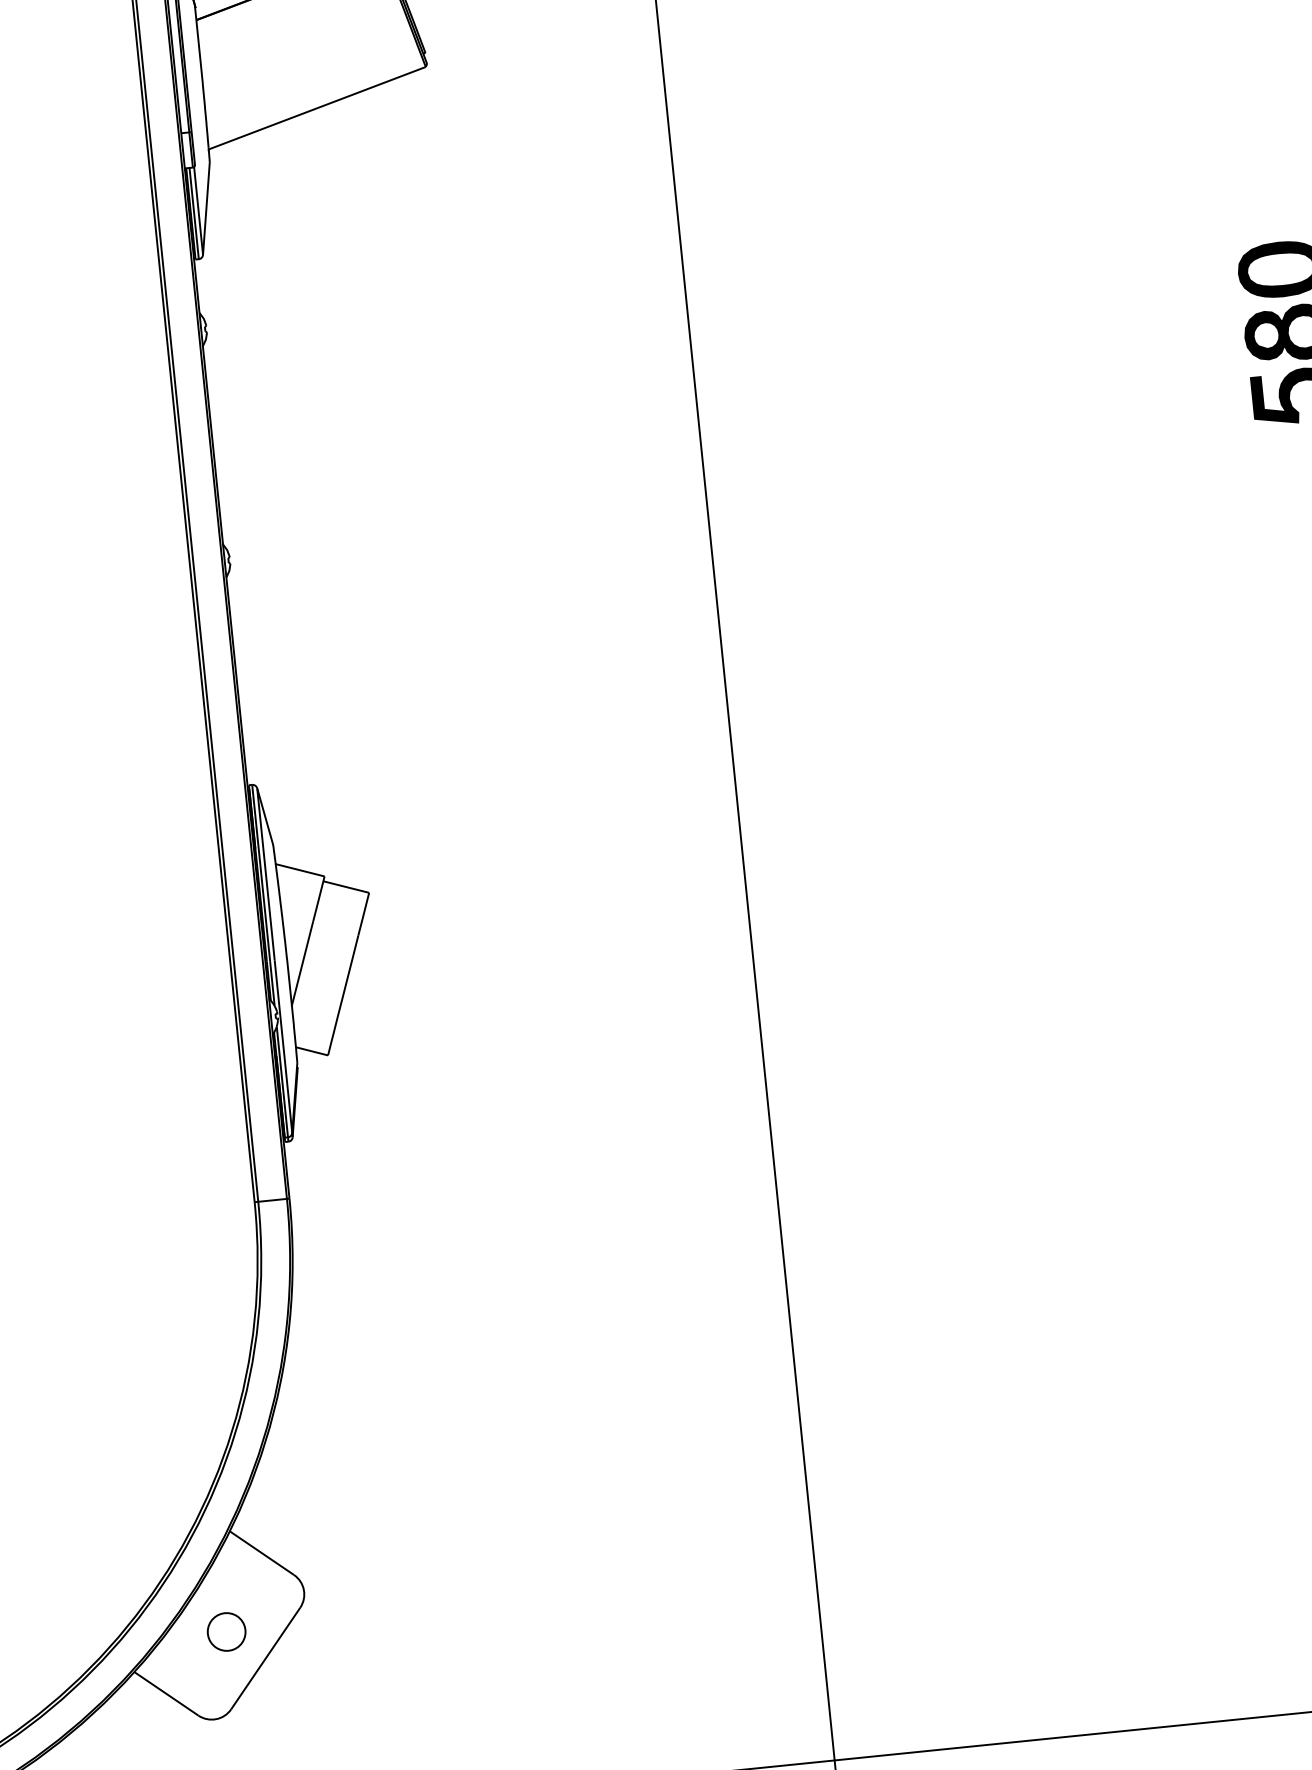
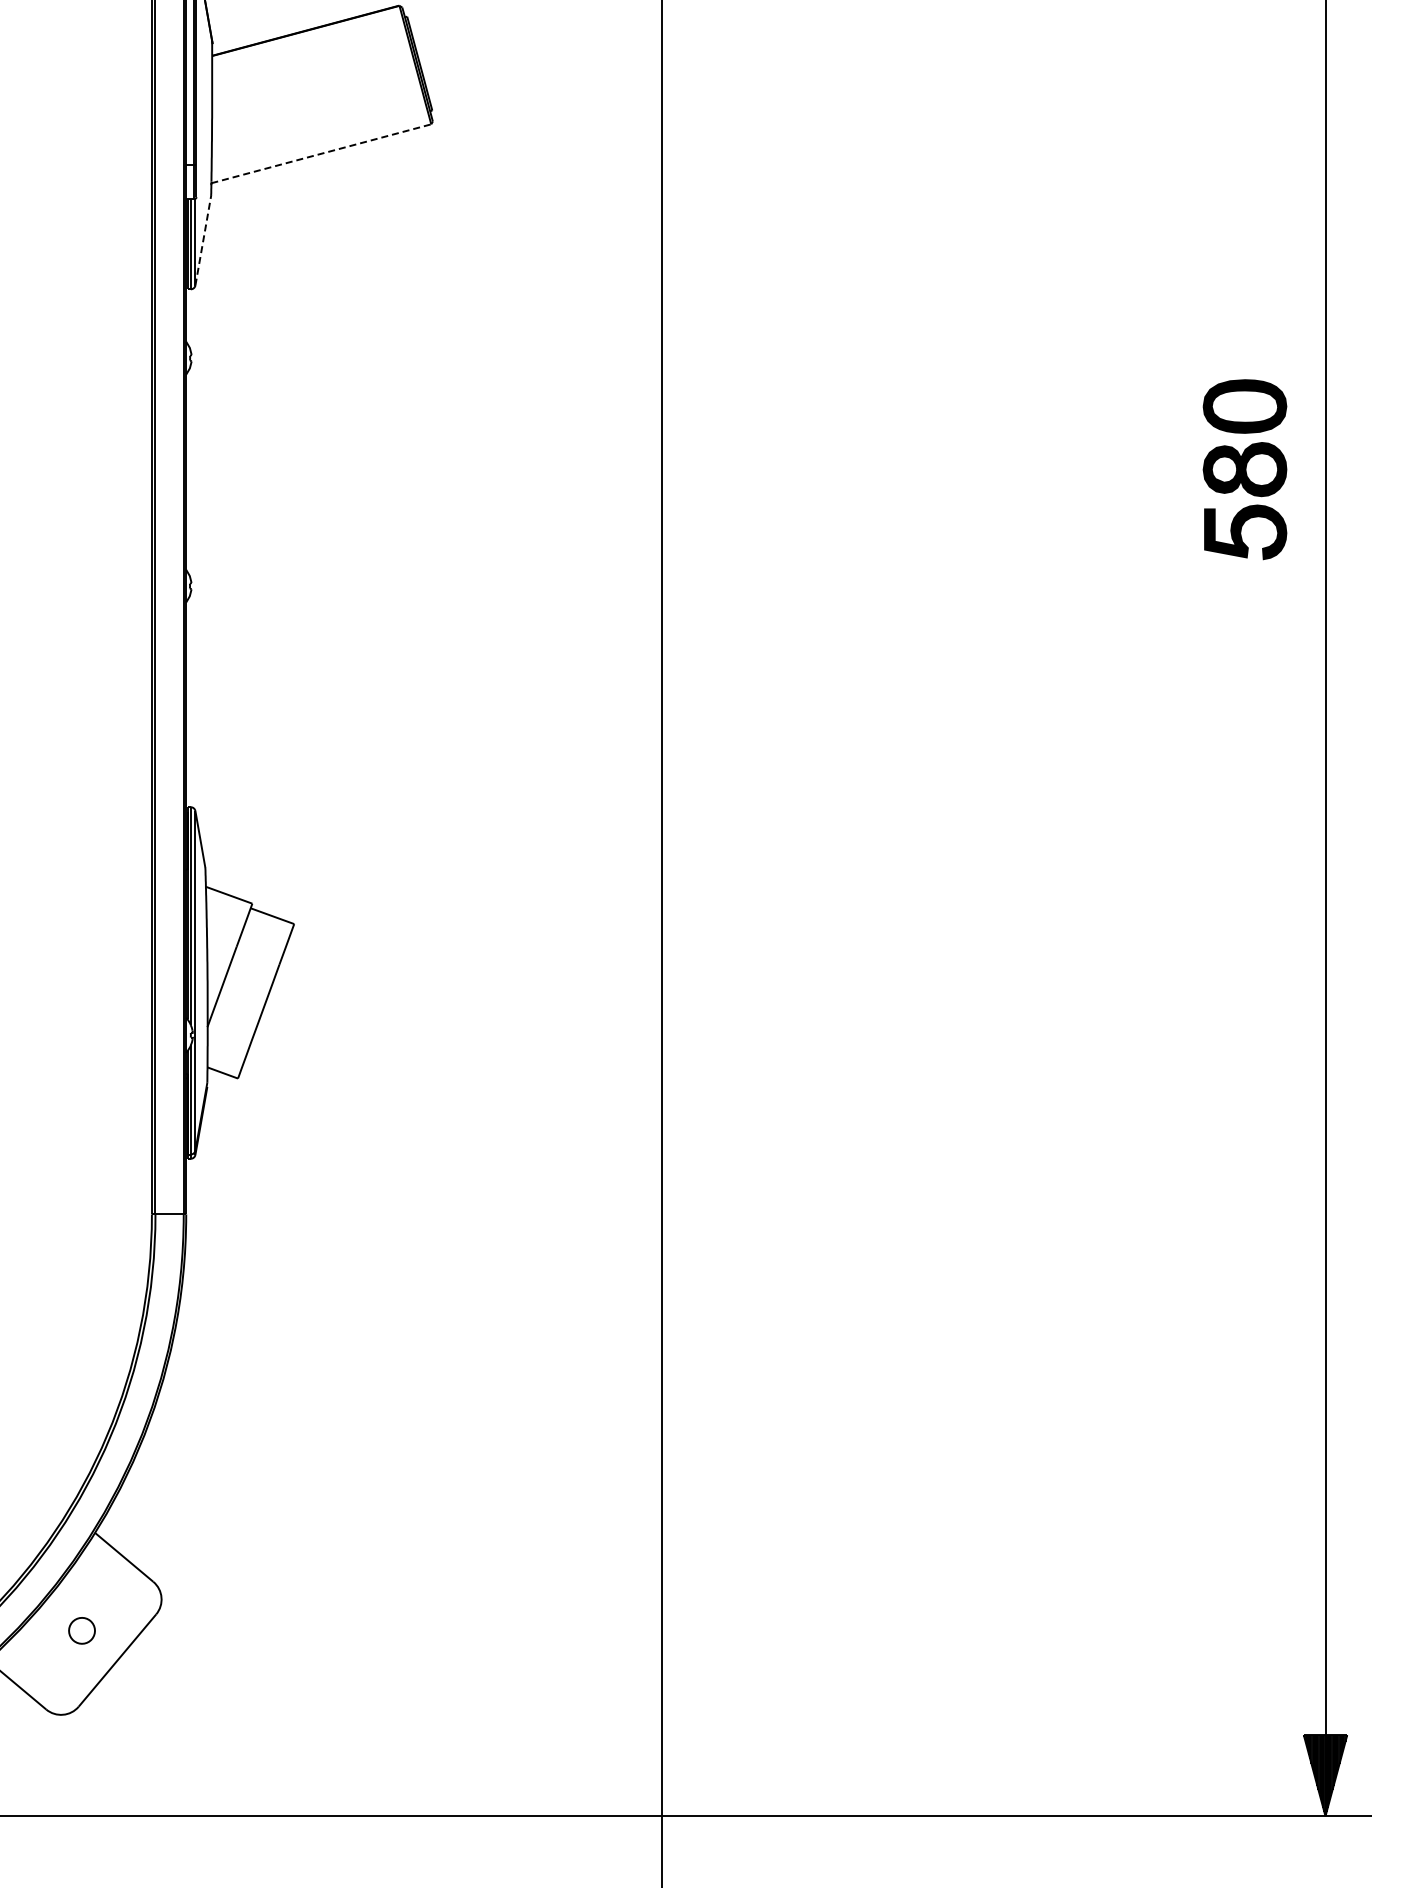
line: (317, 107) -> (321, 153), solid -> dashed
line: (206, 208) -> (203, 240), solid -> dashed
part: (226, 1631) -> (81, 1630), size x0.7

